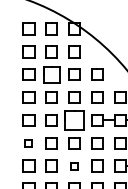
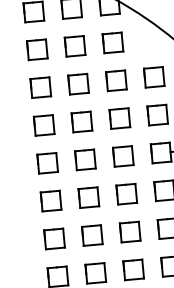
part: (51, 74) -> (78, 83), size x0.71
part: (74, 120) -> (123, 156), size x0.62
part: (28, 143) -> (50, 201), size x1.67
part: (74, 165) -> (129, 231), size x1.67

